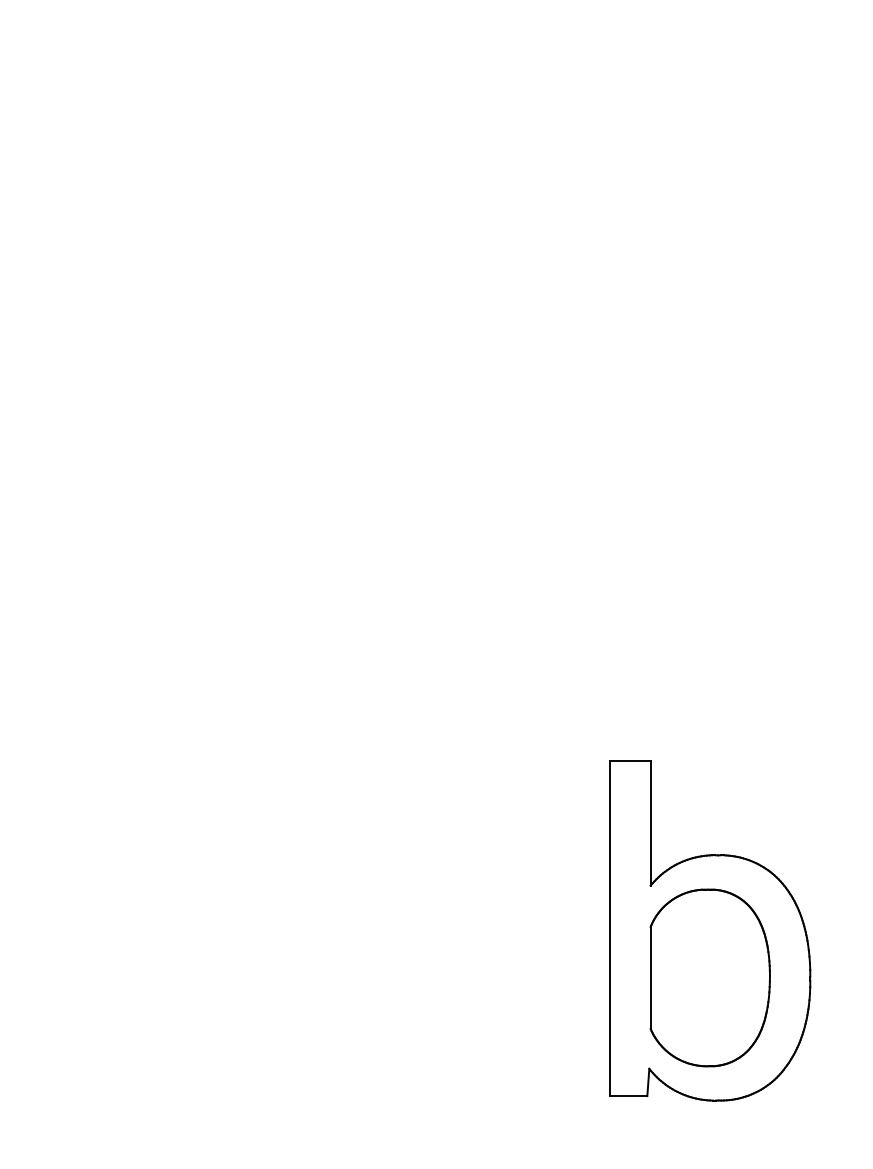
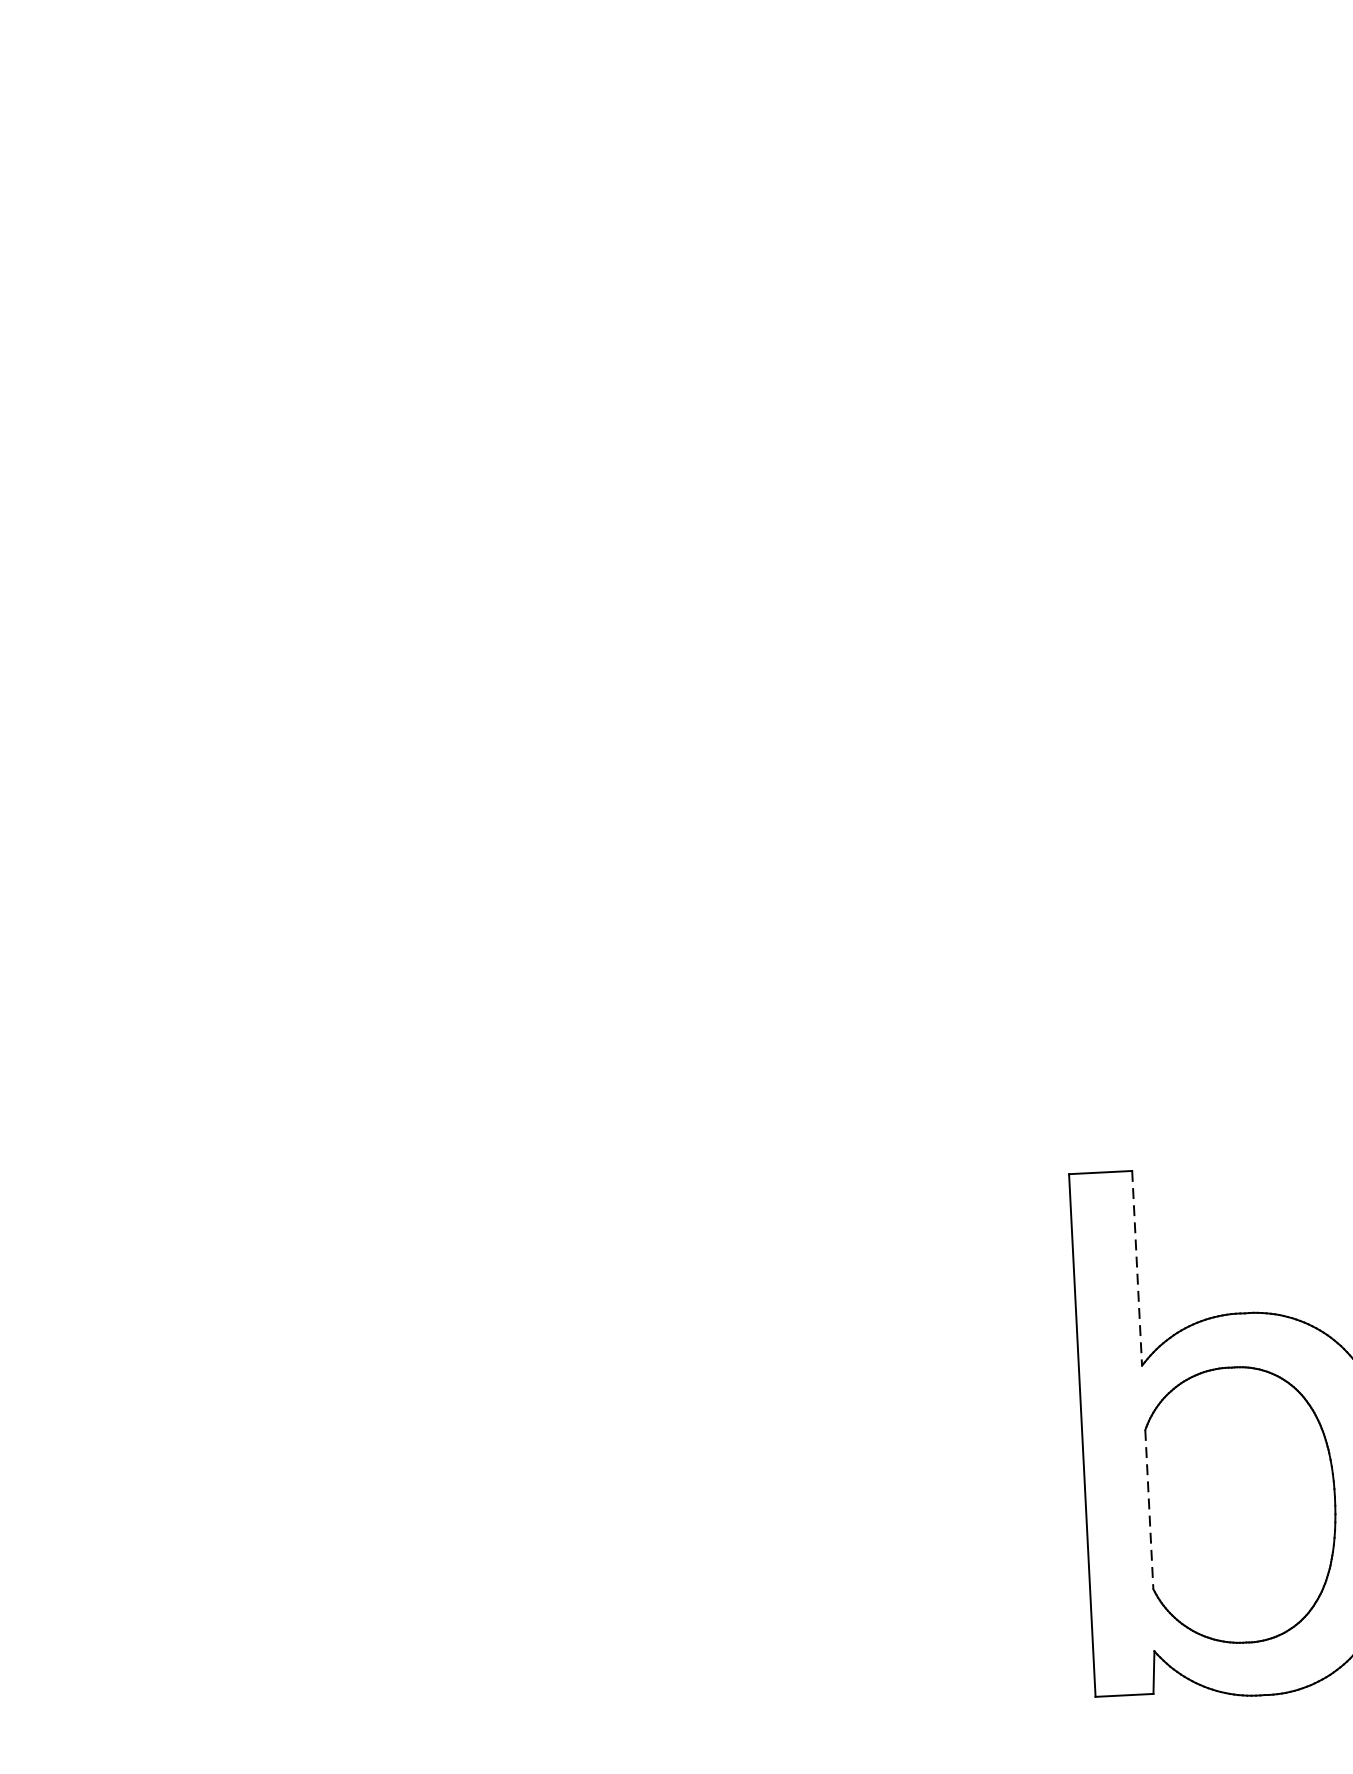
line: (650, 823) -> (1136, 1269), solid -> dashed
line: (650, 978) -> (1149, 1510), solid -> dashed

